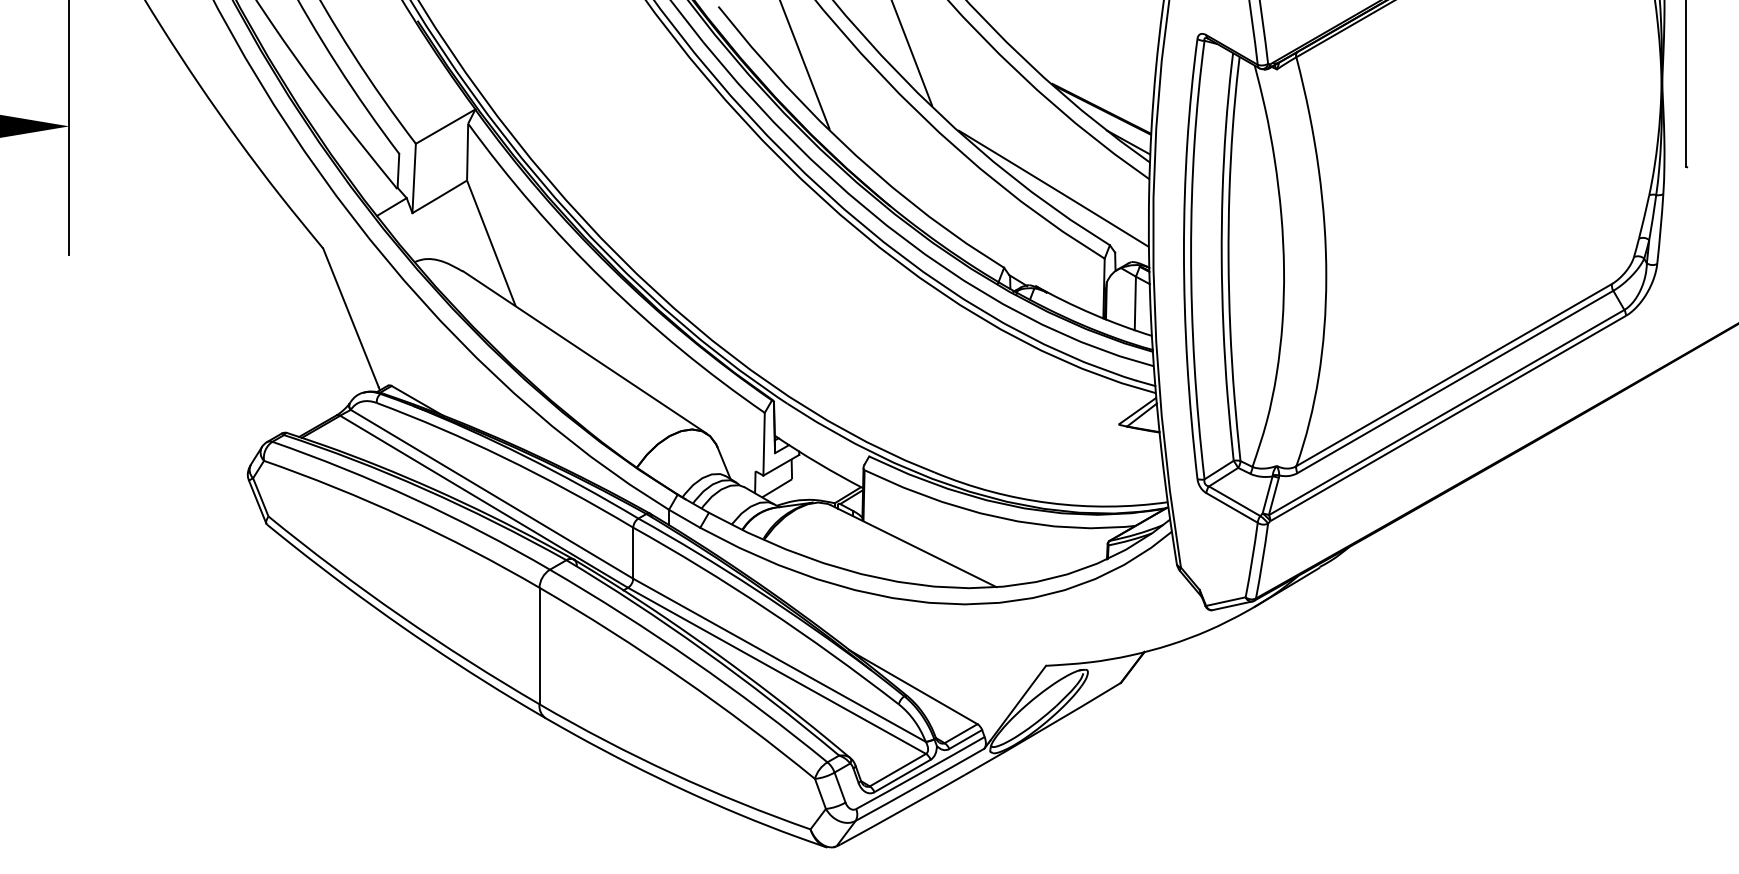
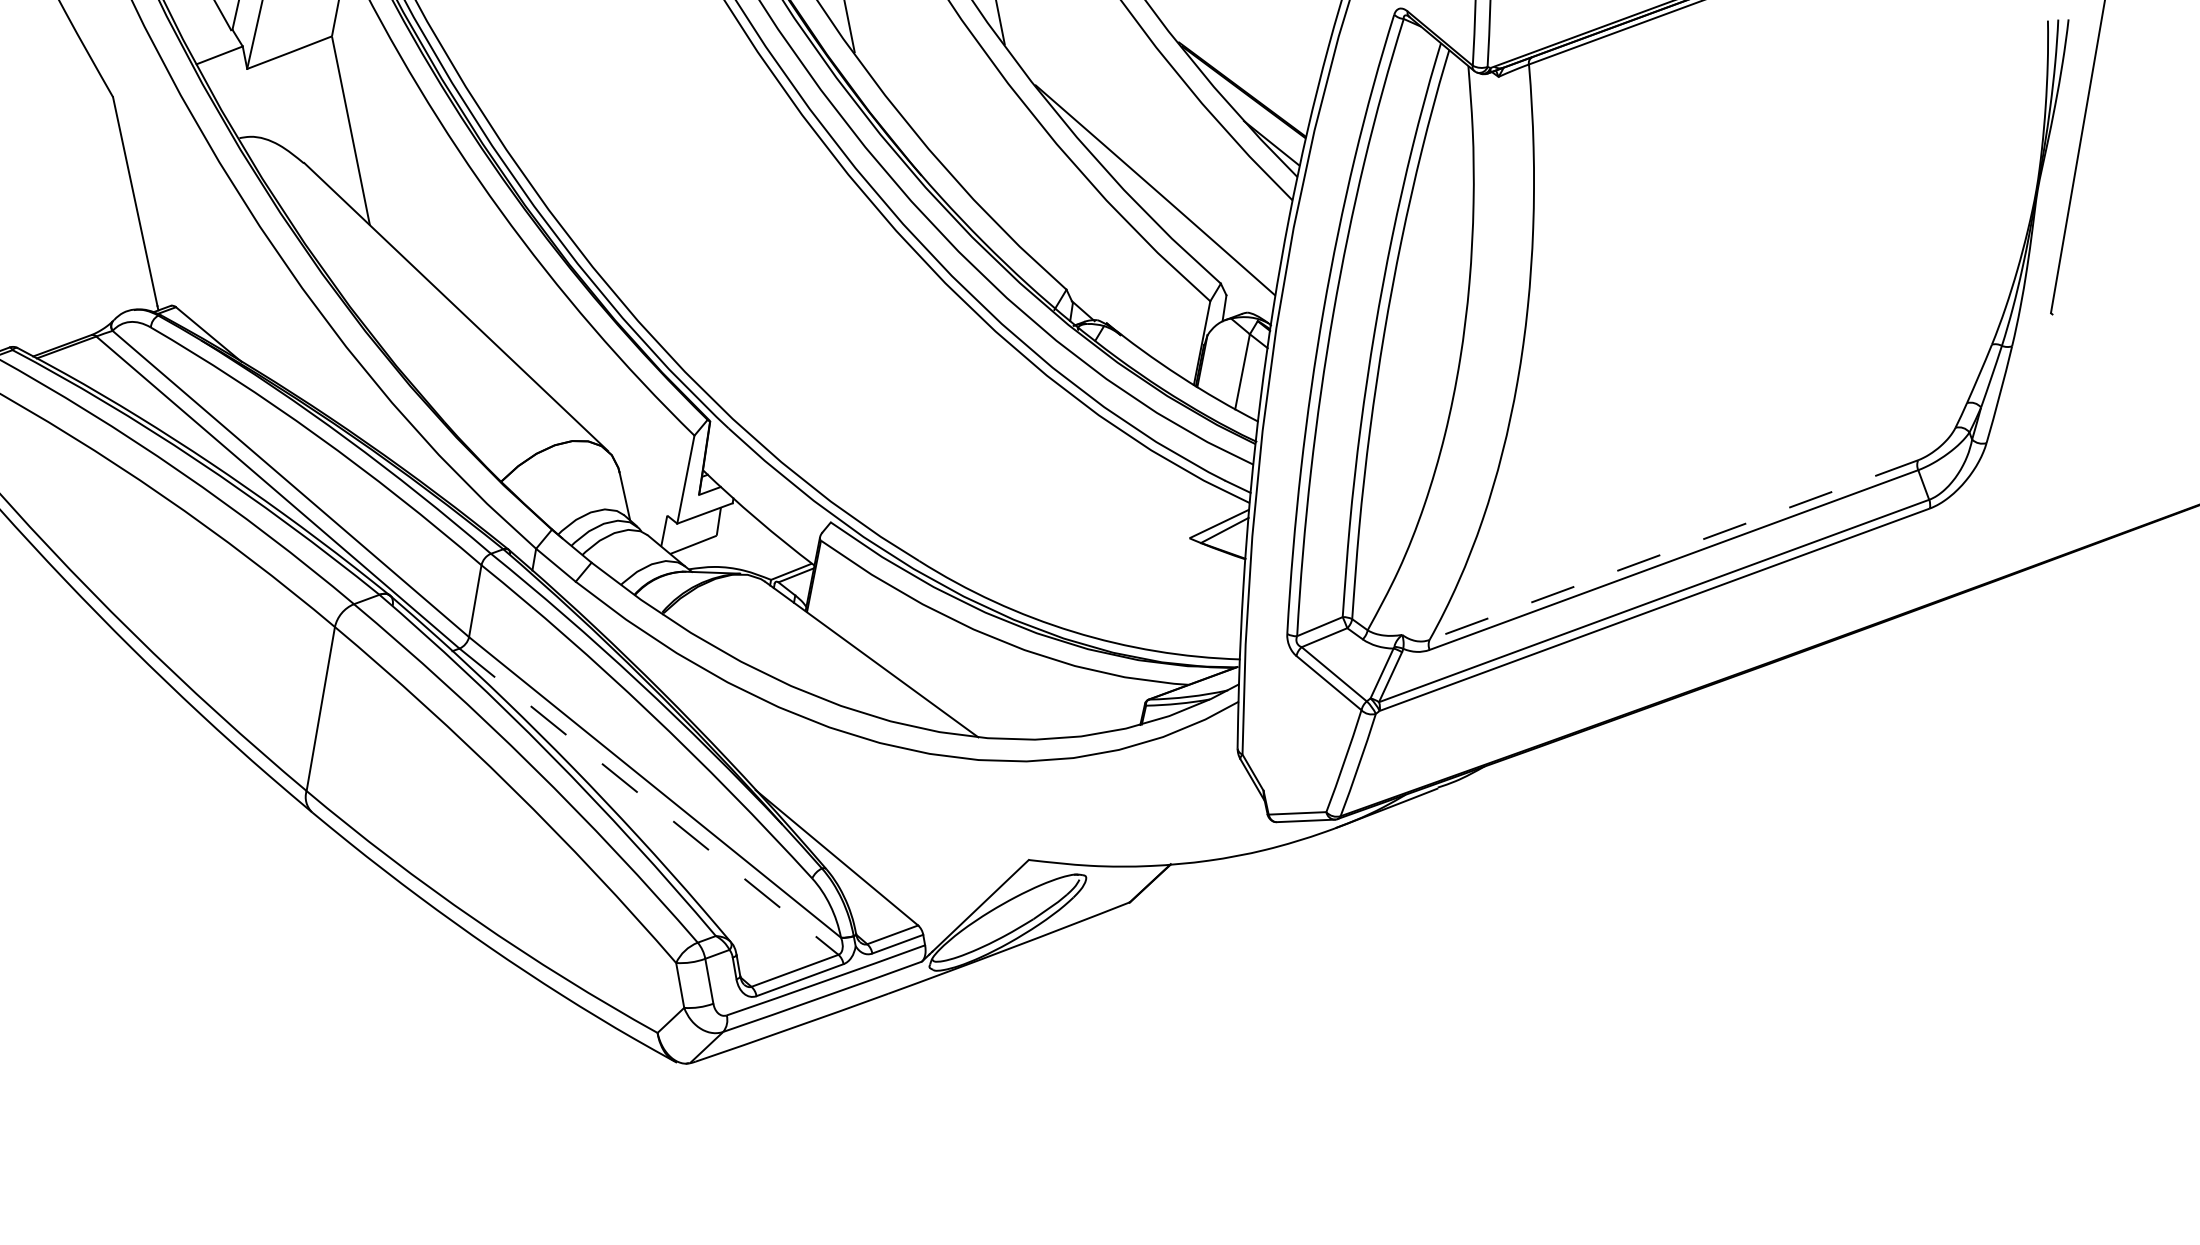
line: (1453, 375) -> (1672, 550), solid -> dashed
line: (777, 670) -> (649, 801), solid -> dashed

